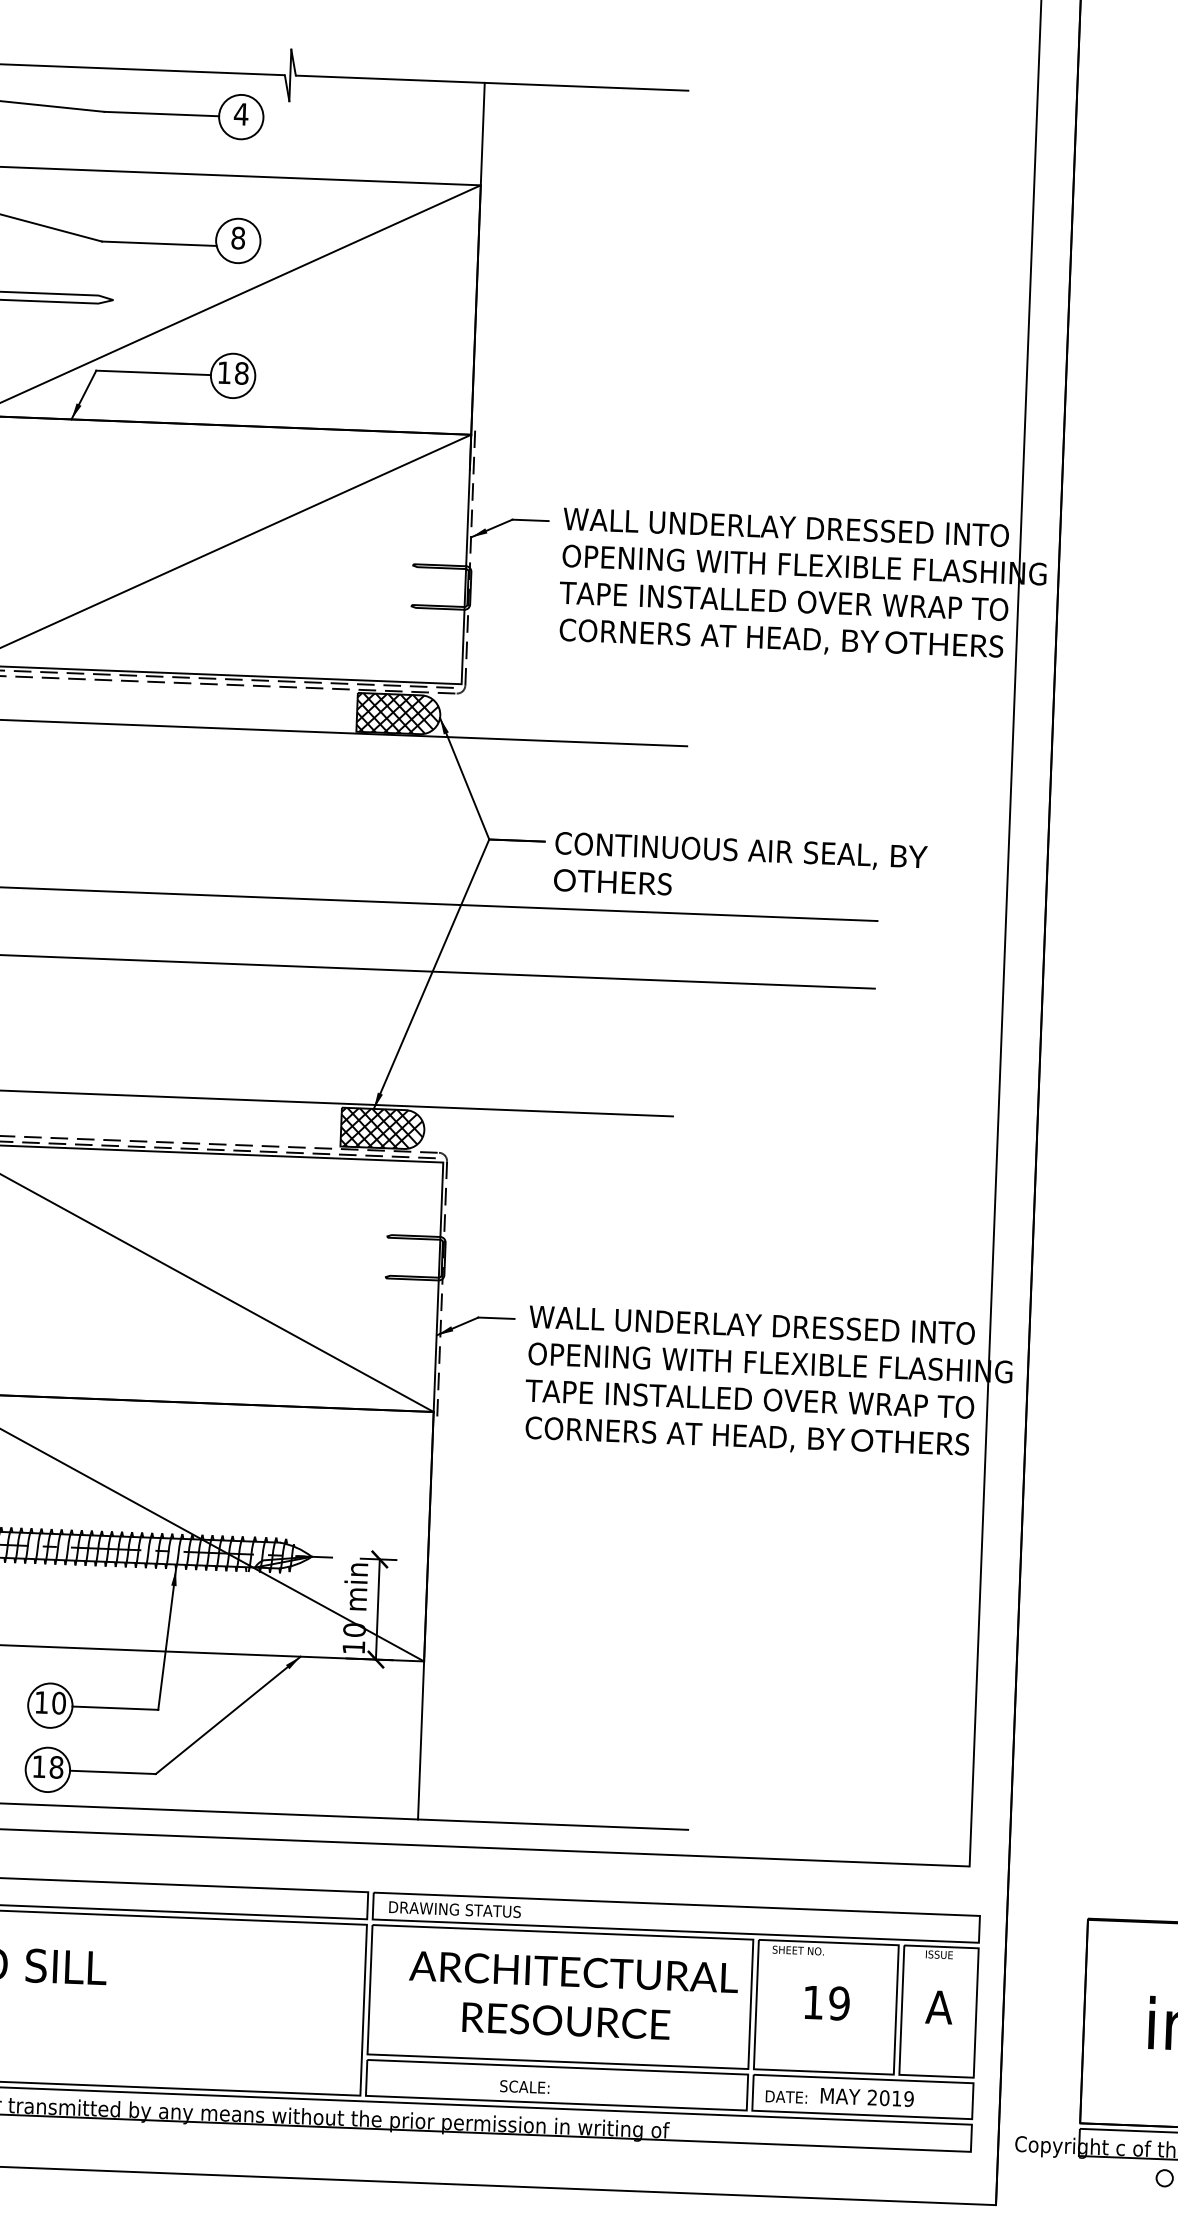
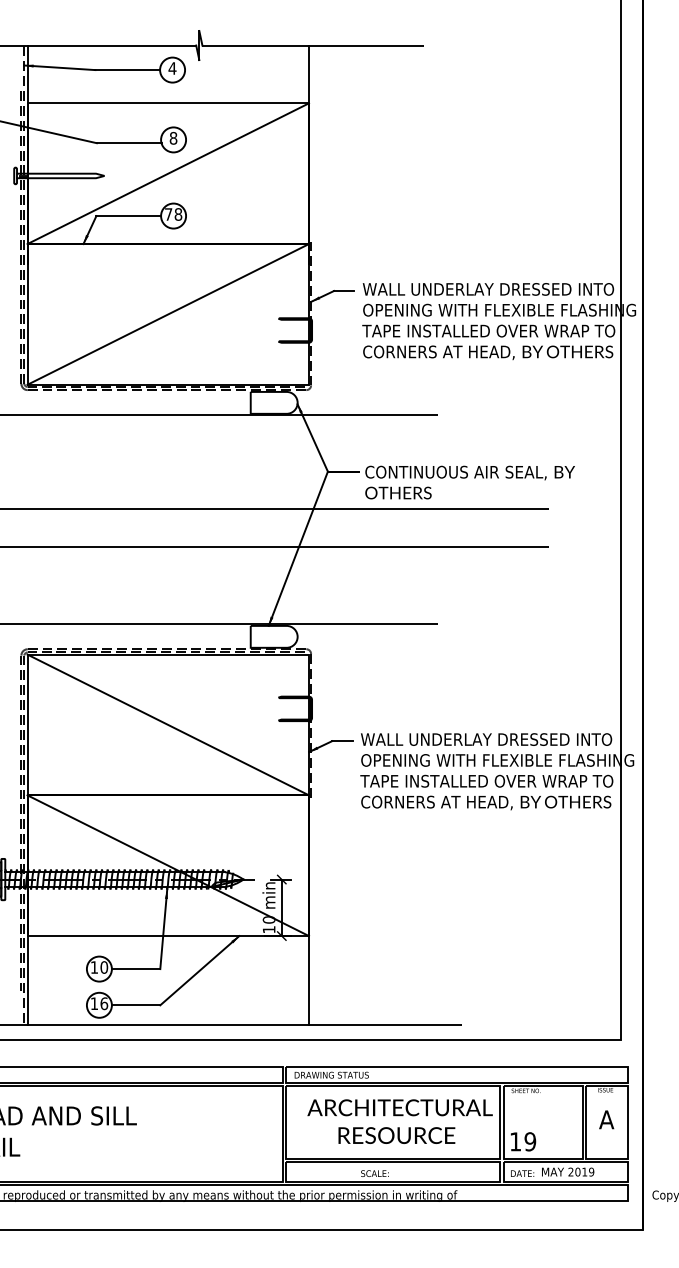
text: (224, 372) -> (168, 214), 18 -> 78
hatch: (397, 713) -> (273, 402), removed
hatch: (381, 1127) -> (273, 636), removed
text: (57, 1767) -> (104, 1003), 18 -> 16
text: (827, 2002) -> (523, 1141), moved

